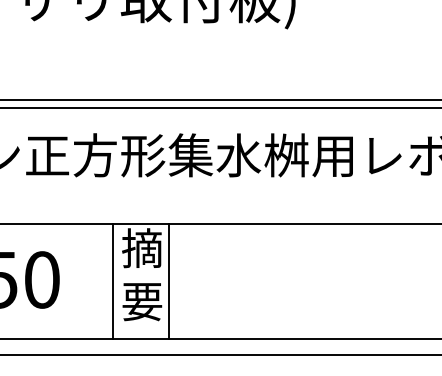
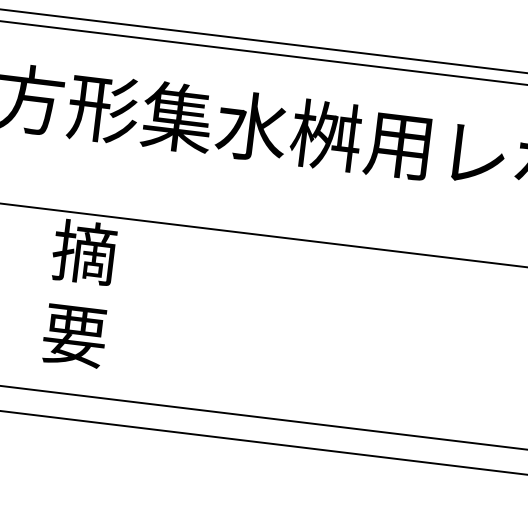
line: (113, 281) -> (33, 298), removed
line: (168, 281) -> (119, 308), removed

